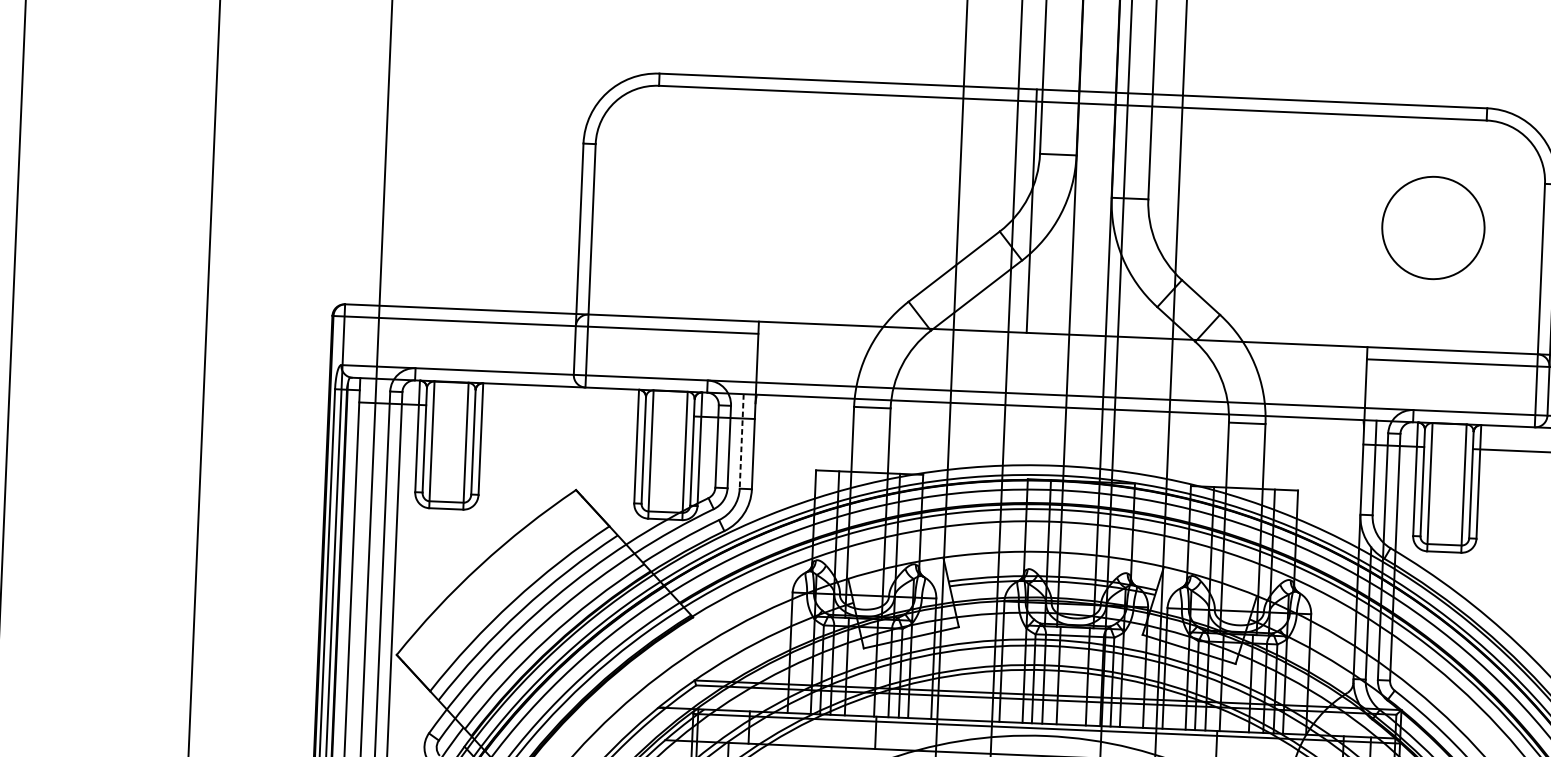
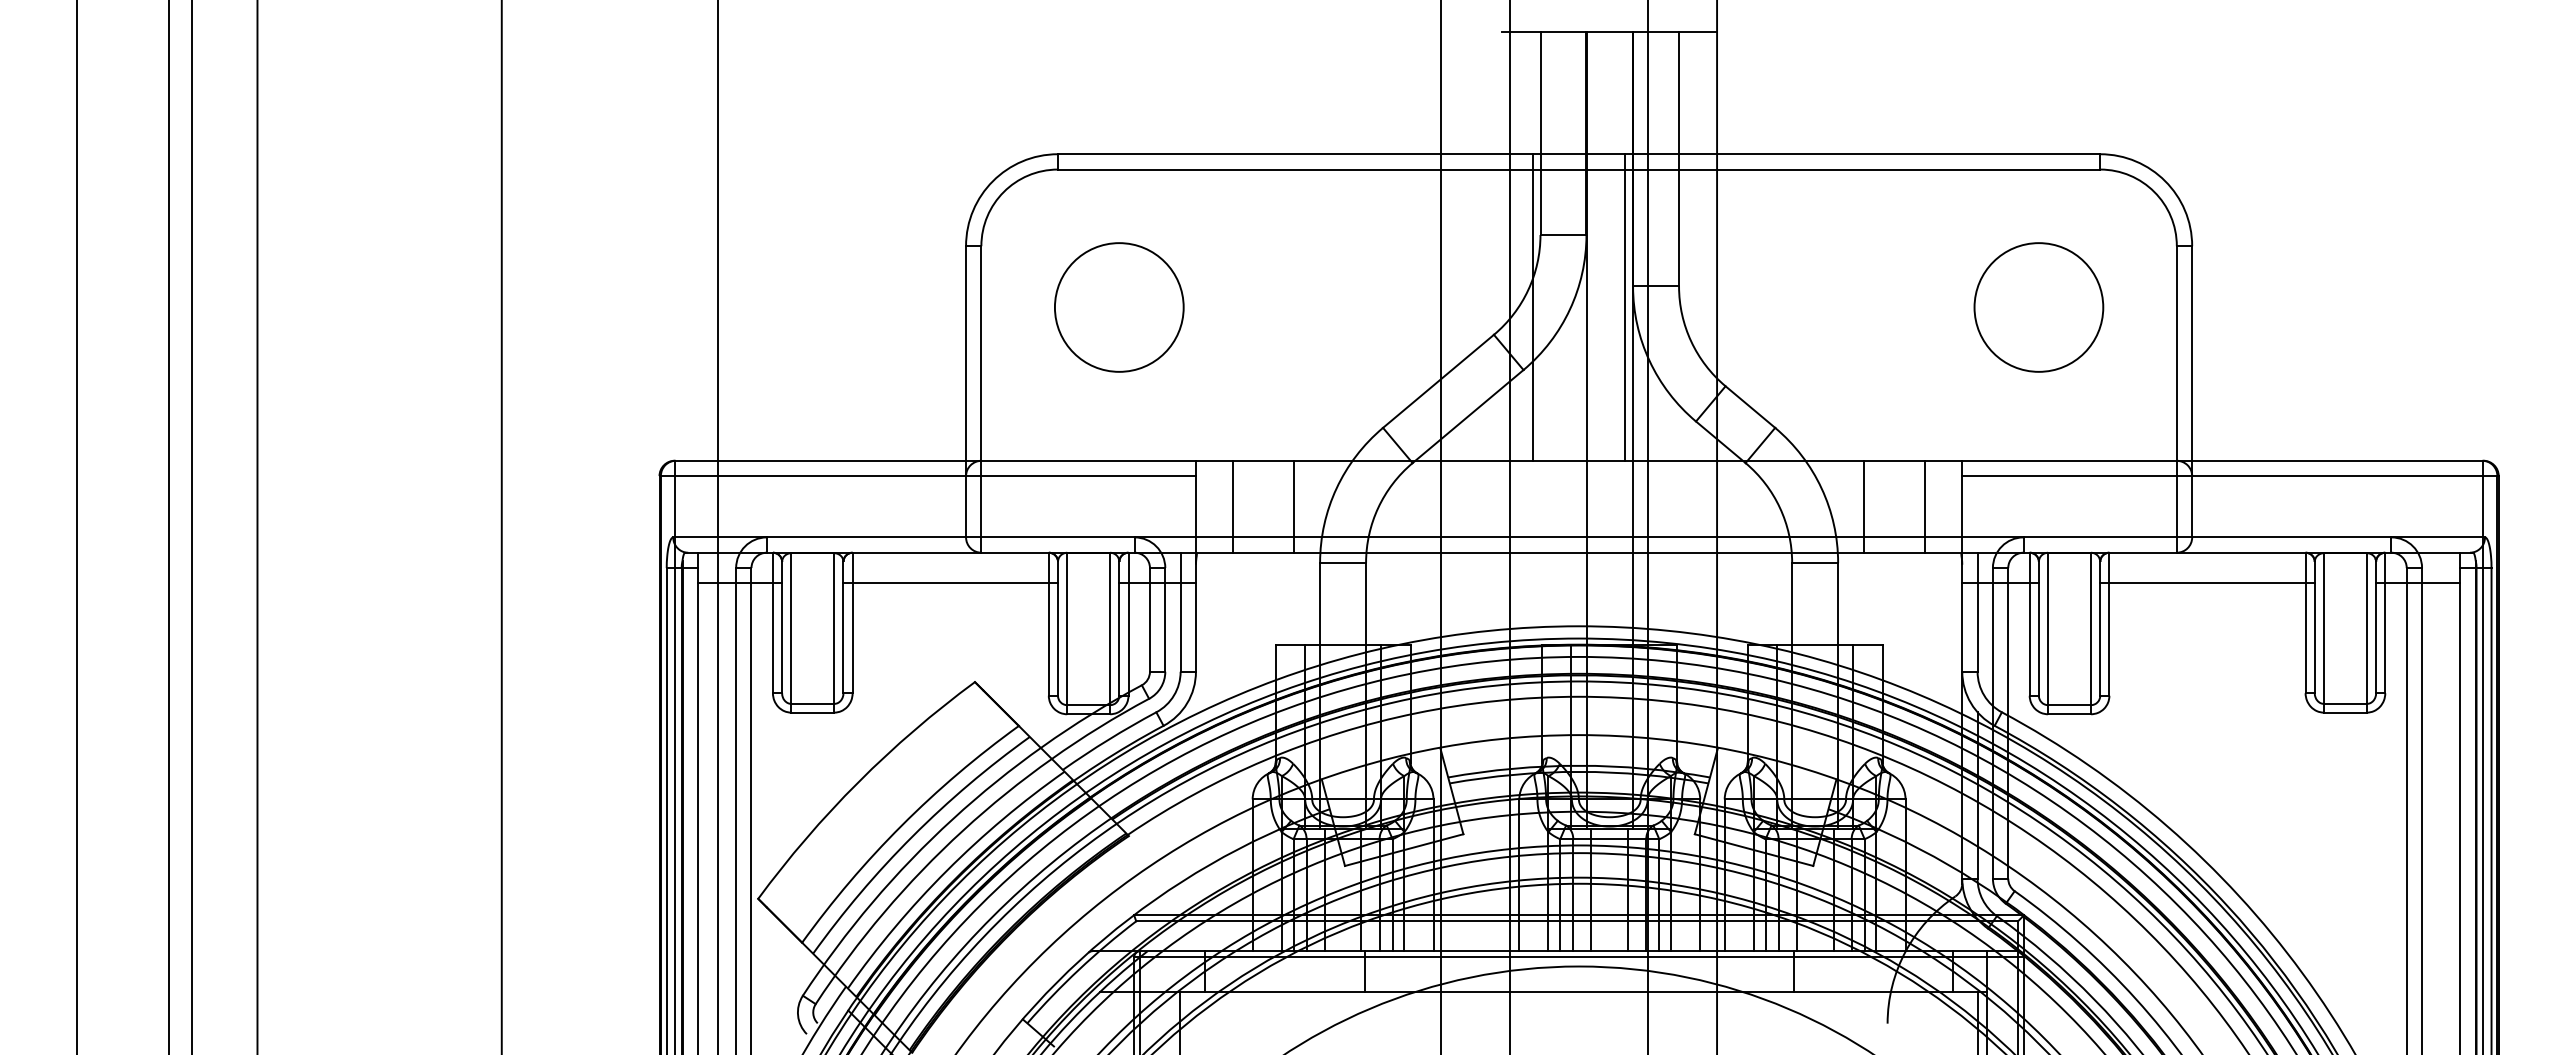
circle: (703, 197) -> (1119, 307), added
line: (1105, 214) -> (1625, 307), added
line: (787, 359) -> (1233, 506), added
line: (835, 361) -> (1294, 506), added
line: (1287, 380) -> (1863, 506), added
line: (1336, 382) -> (1925, 506), added
line: (559, 410) -> (950, 583), added
line: (741, 441) -> (1180, 612), dashed -> solid

